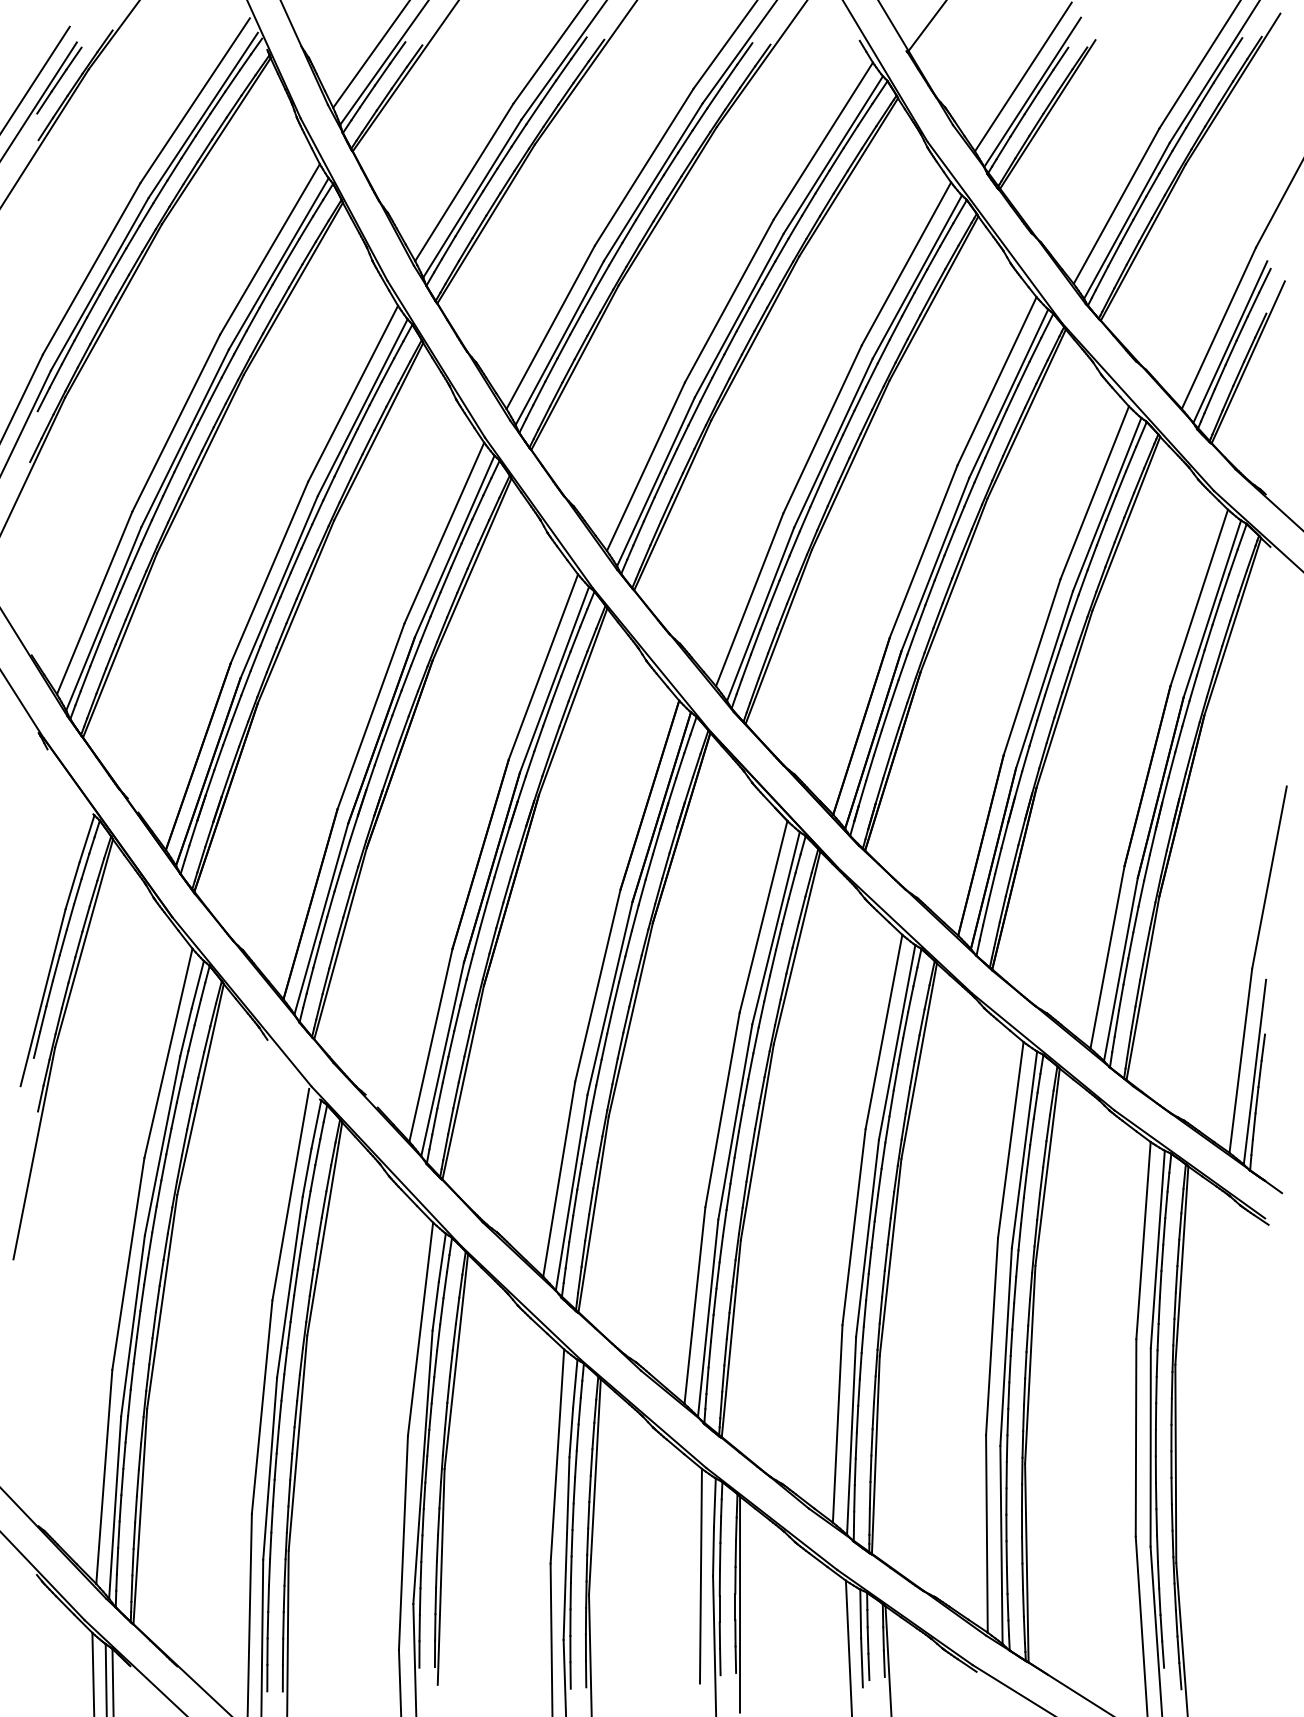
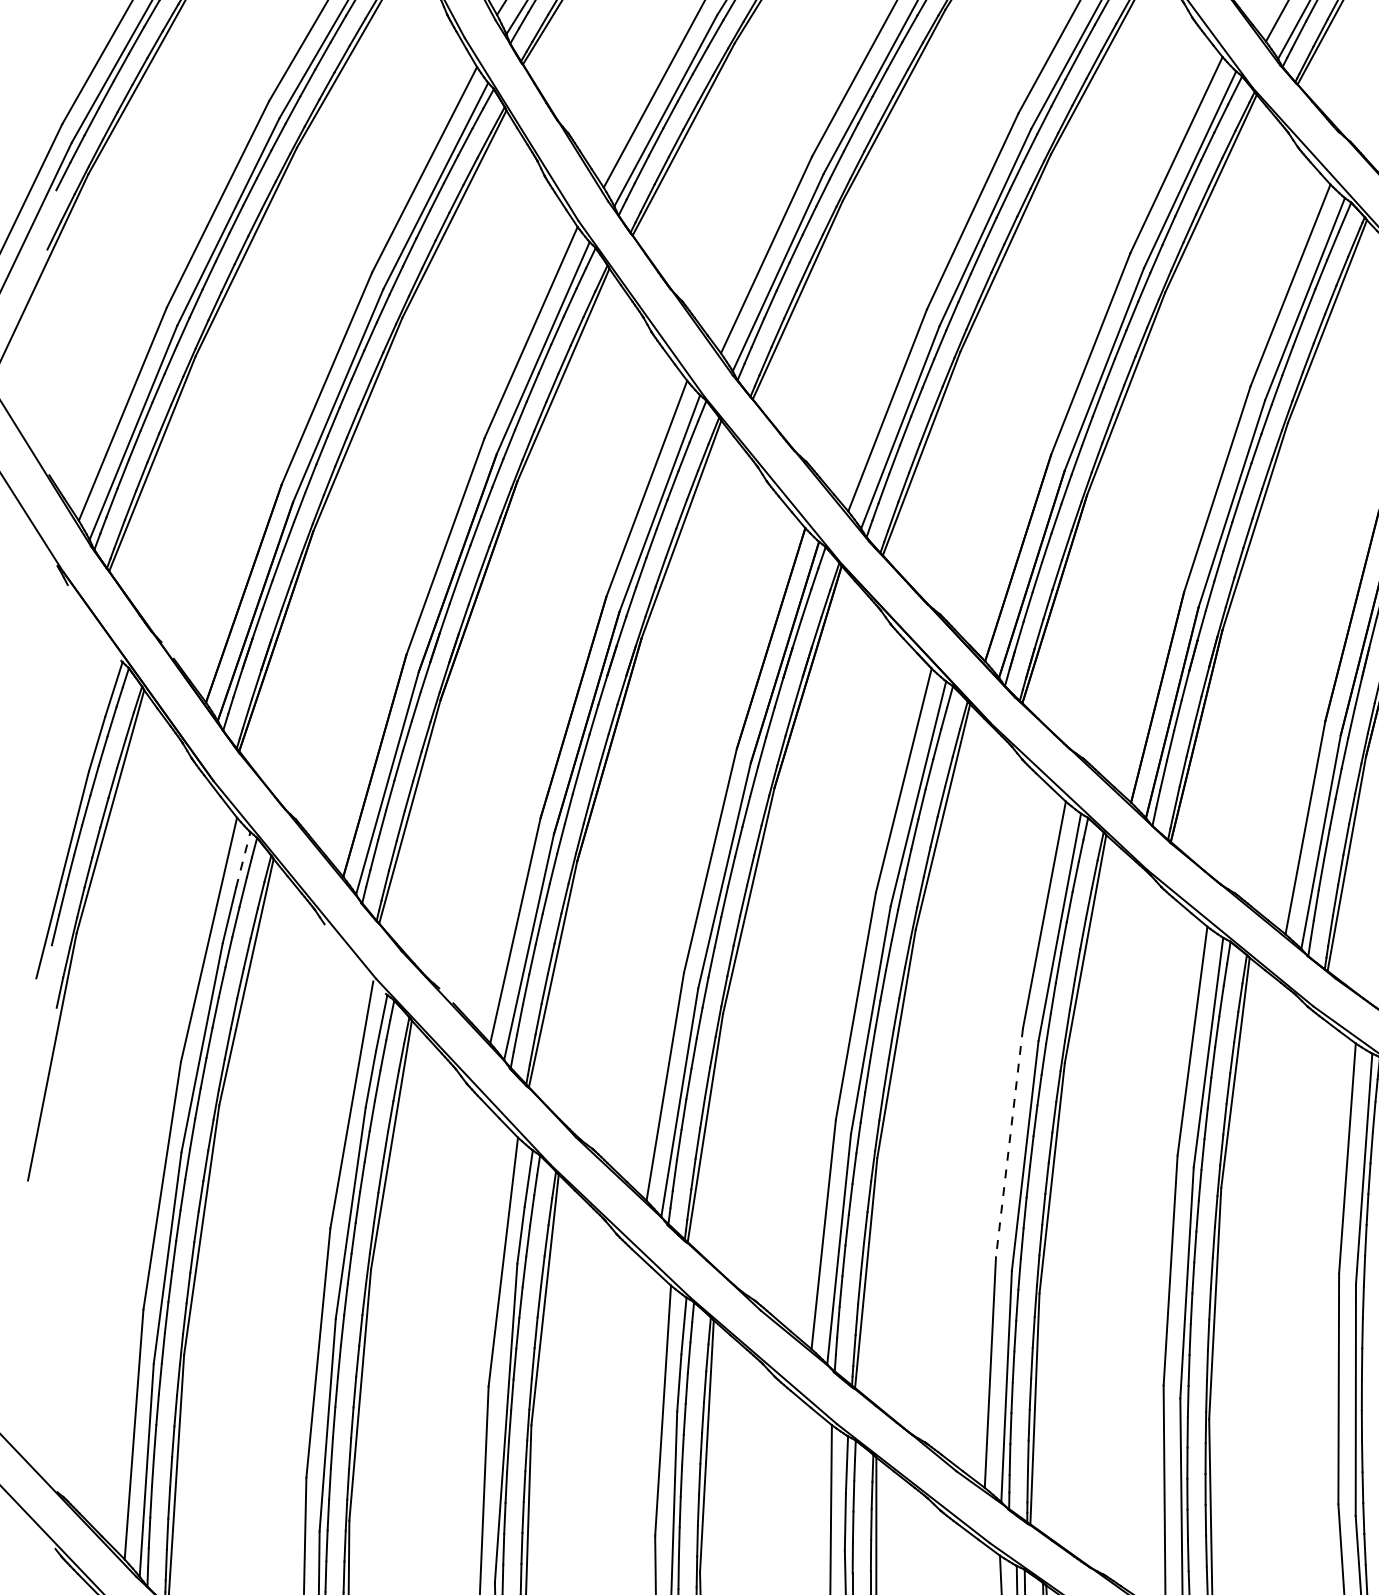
line: (197, 984) -> (242, 859), solid -> dashed
line: (854, 1227) -> (1010, 1143), solid -> dashed

